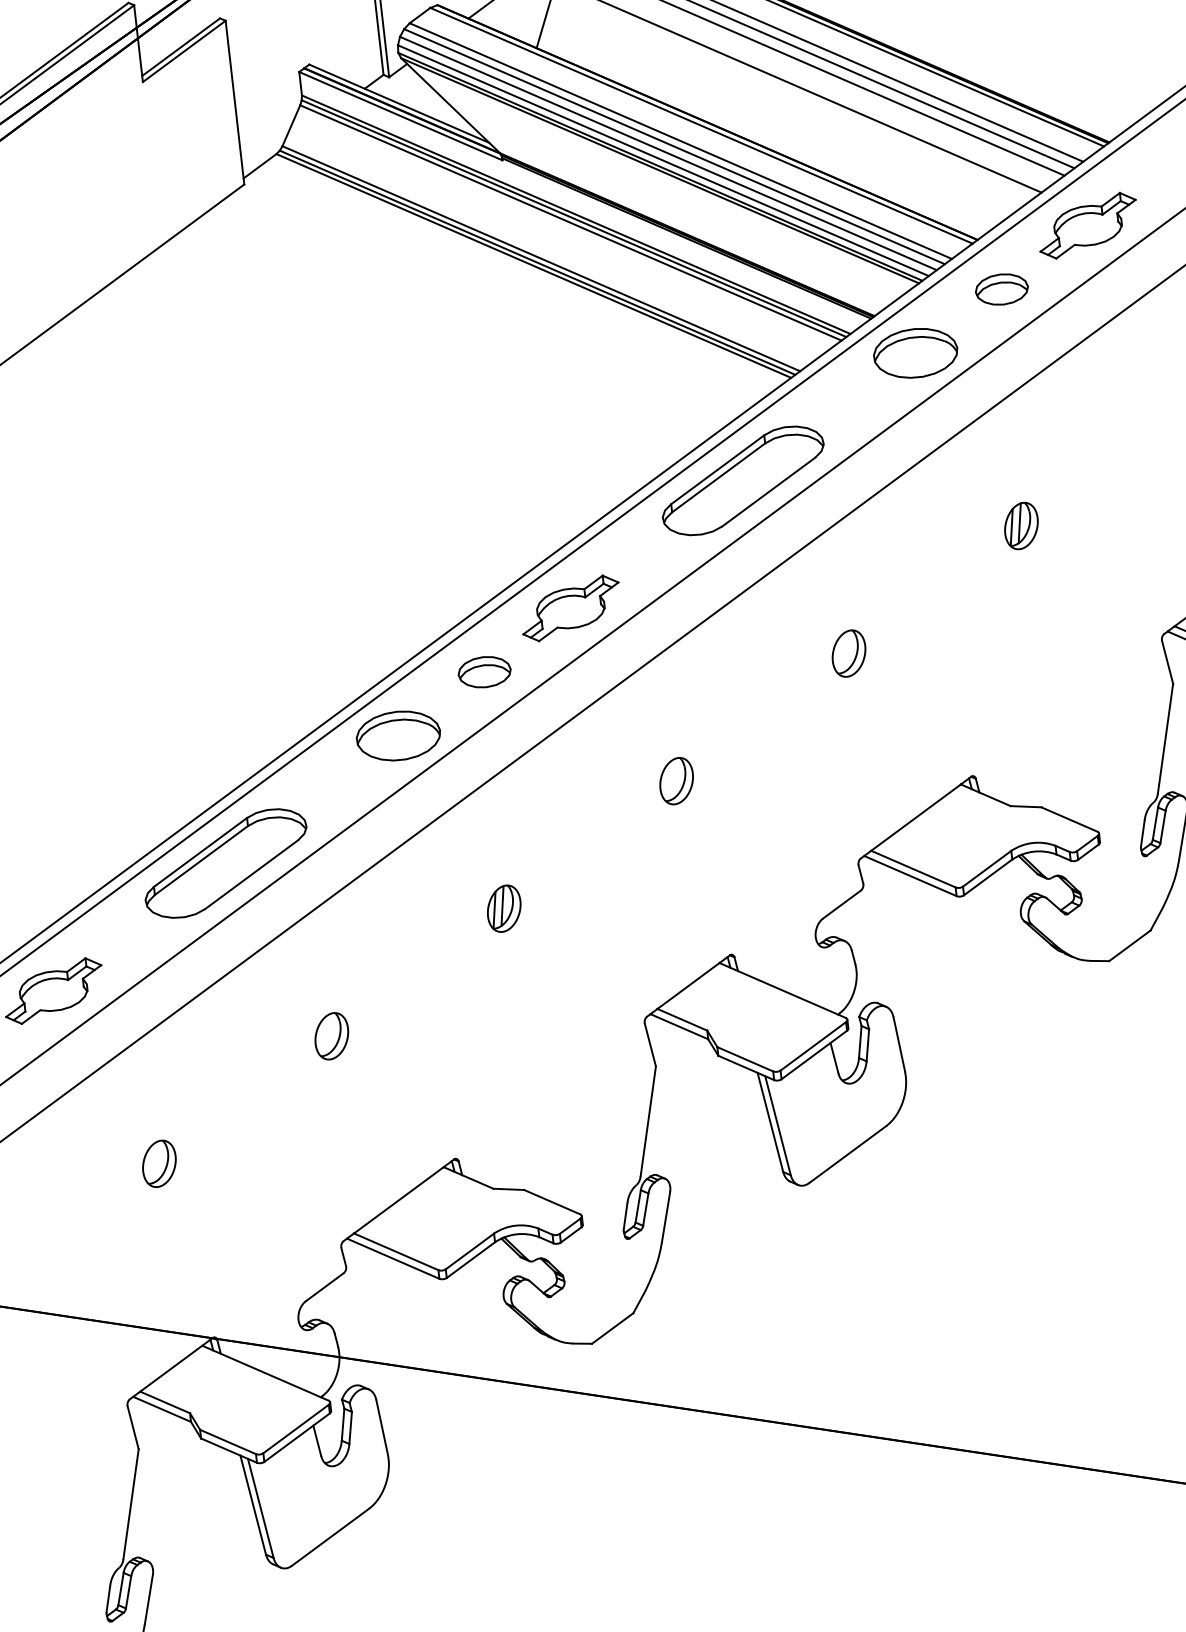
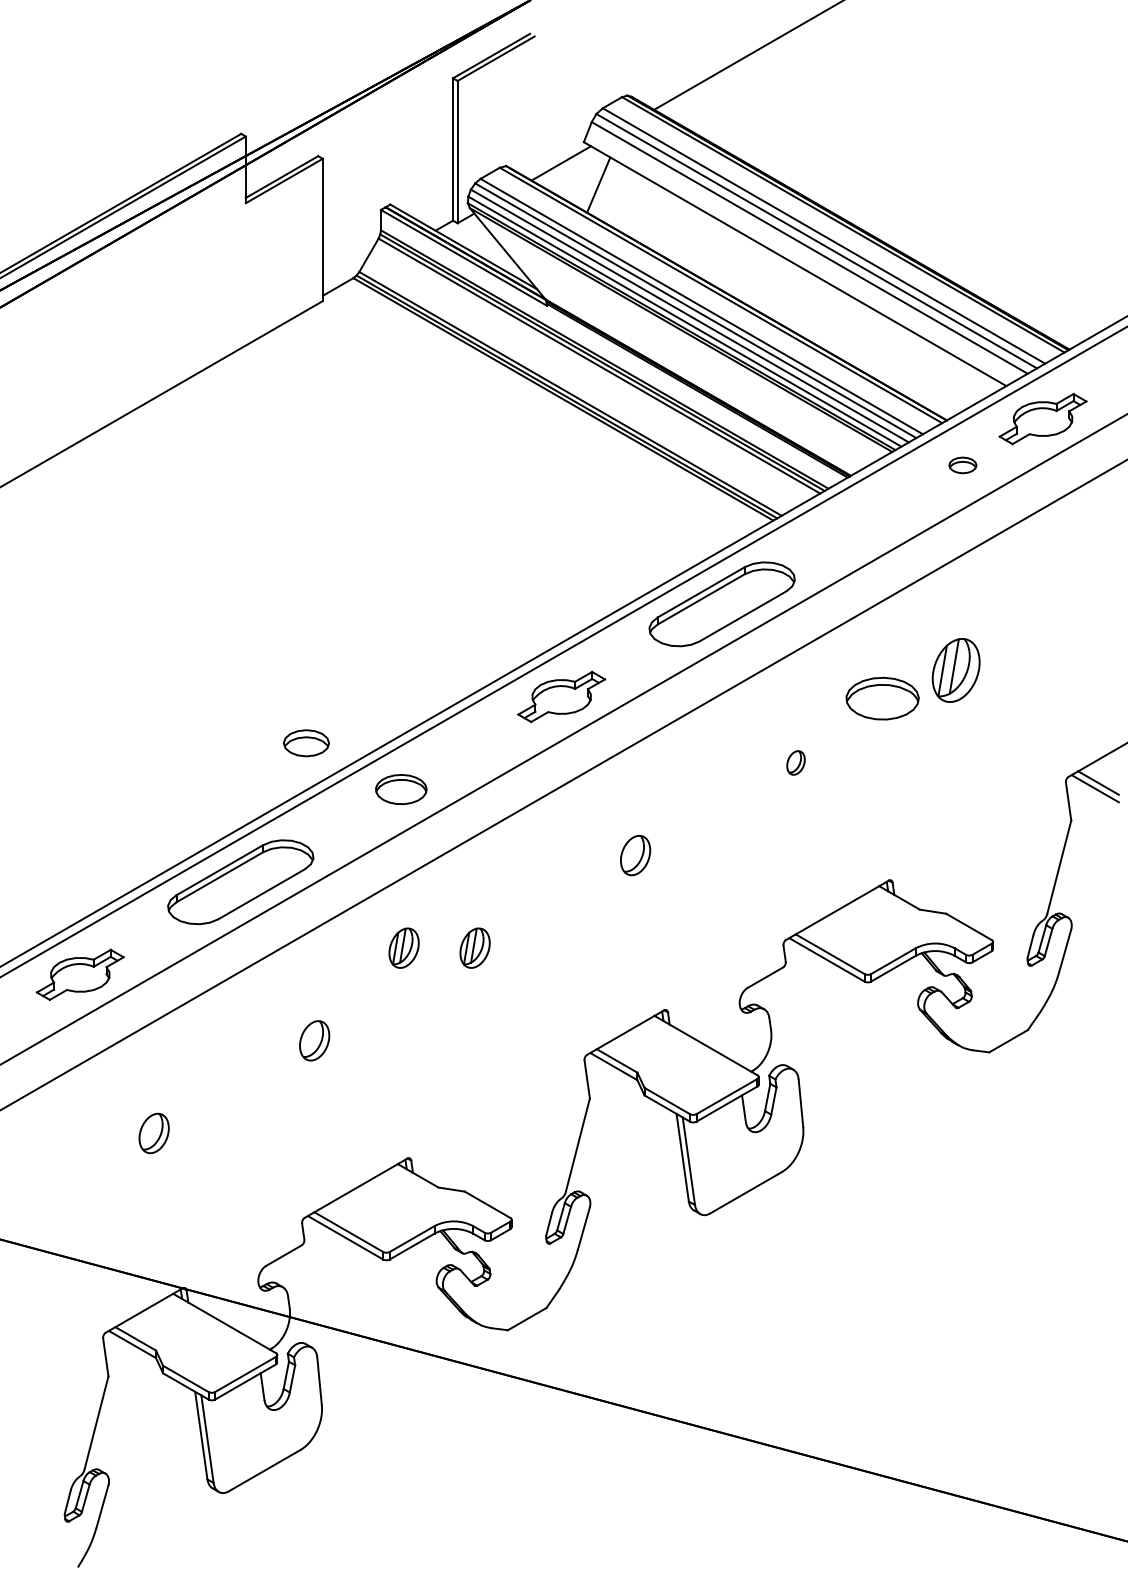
part: (1001, 289) -> (962, 465), size x0.6
part: (915, 353) -> (882, 698), moved
part: (1021, 525) -> (956, 669), size x1.6
part: (848, 653) -> (795, 762), size x0.6
part: (483, 672) -> (305, 743), moved
part: (398, 735) -> (401, 789), size x0.7
part: (421, 917) -> (403, 947), added

